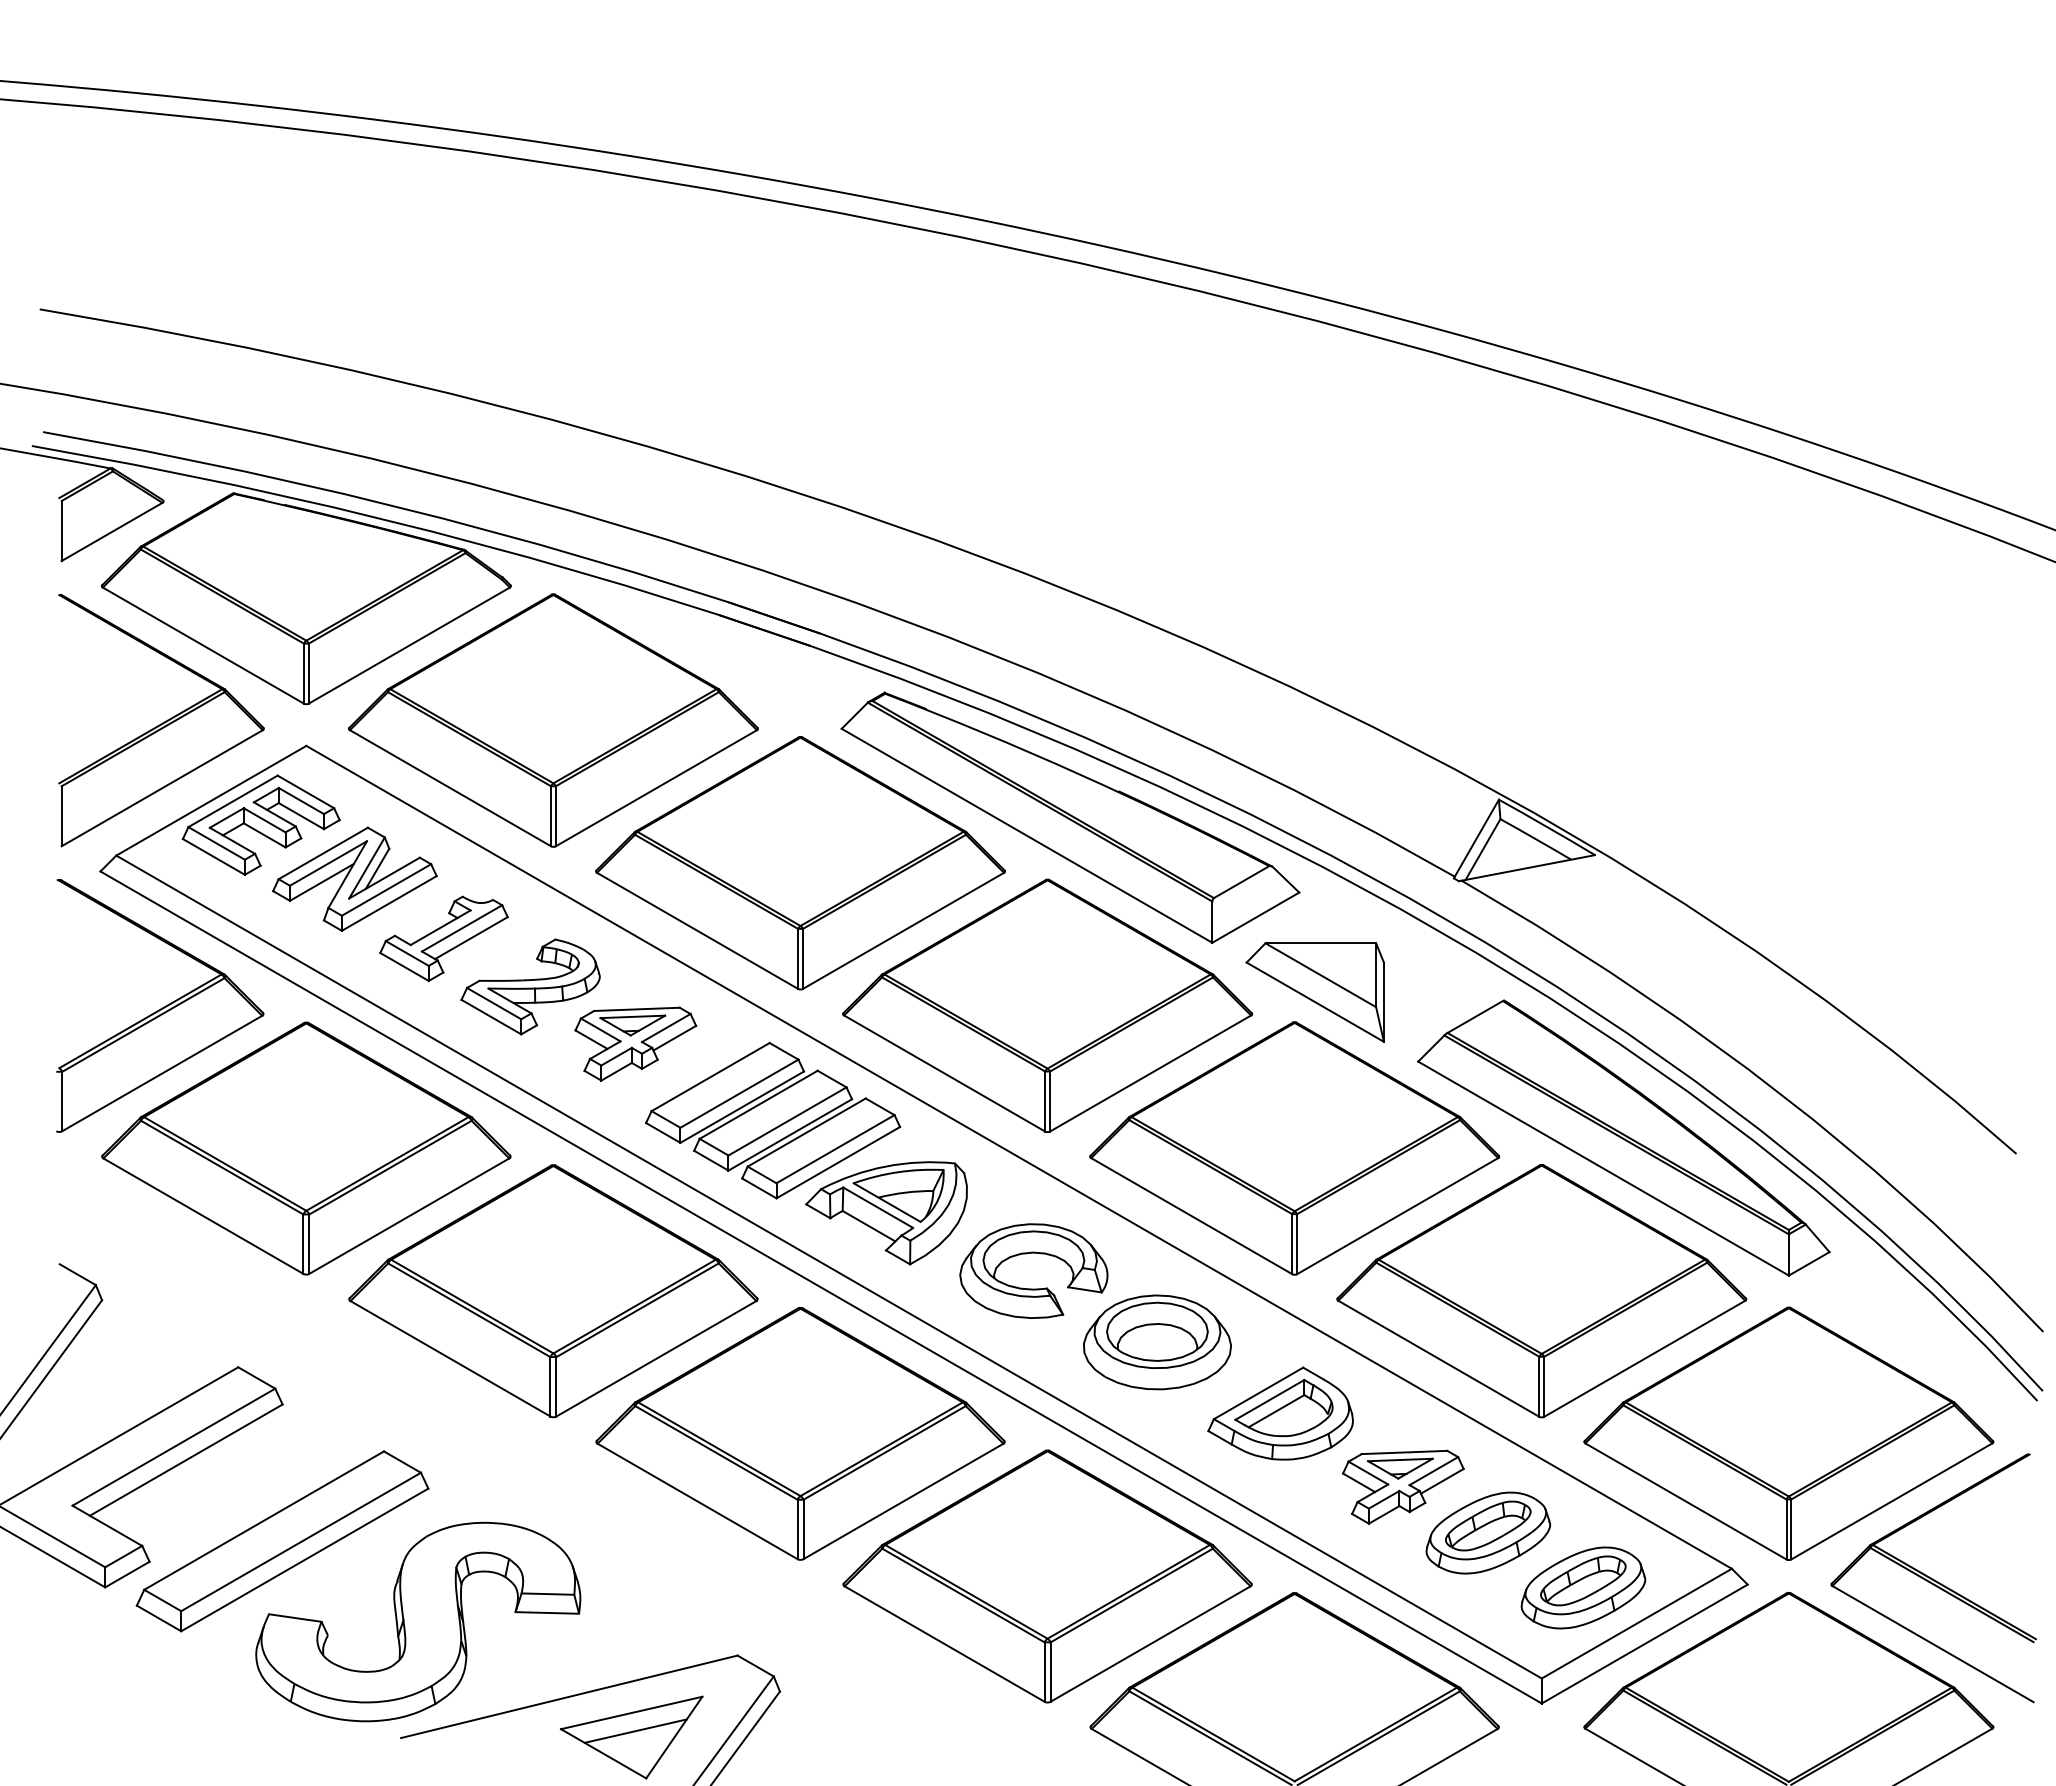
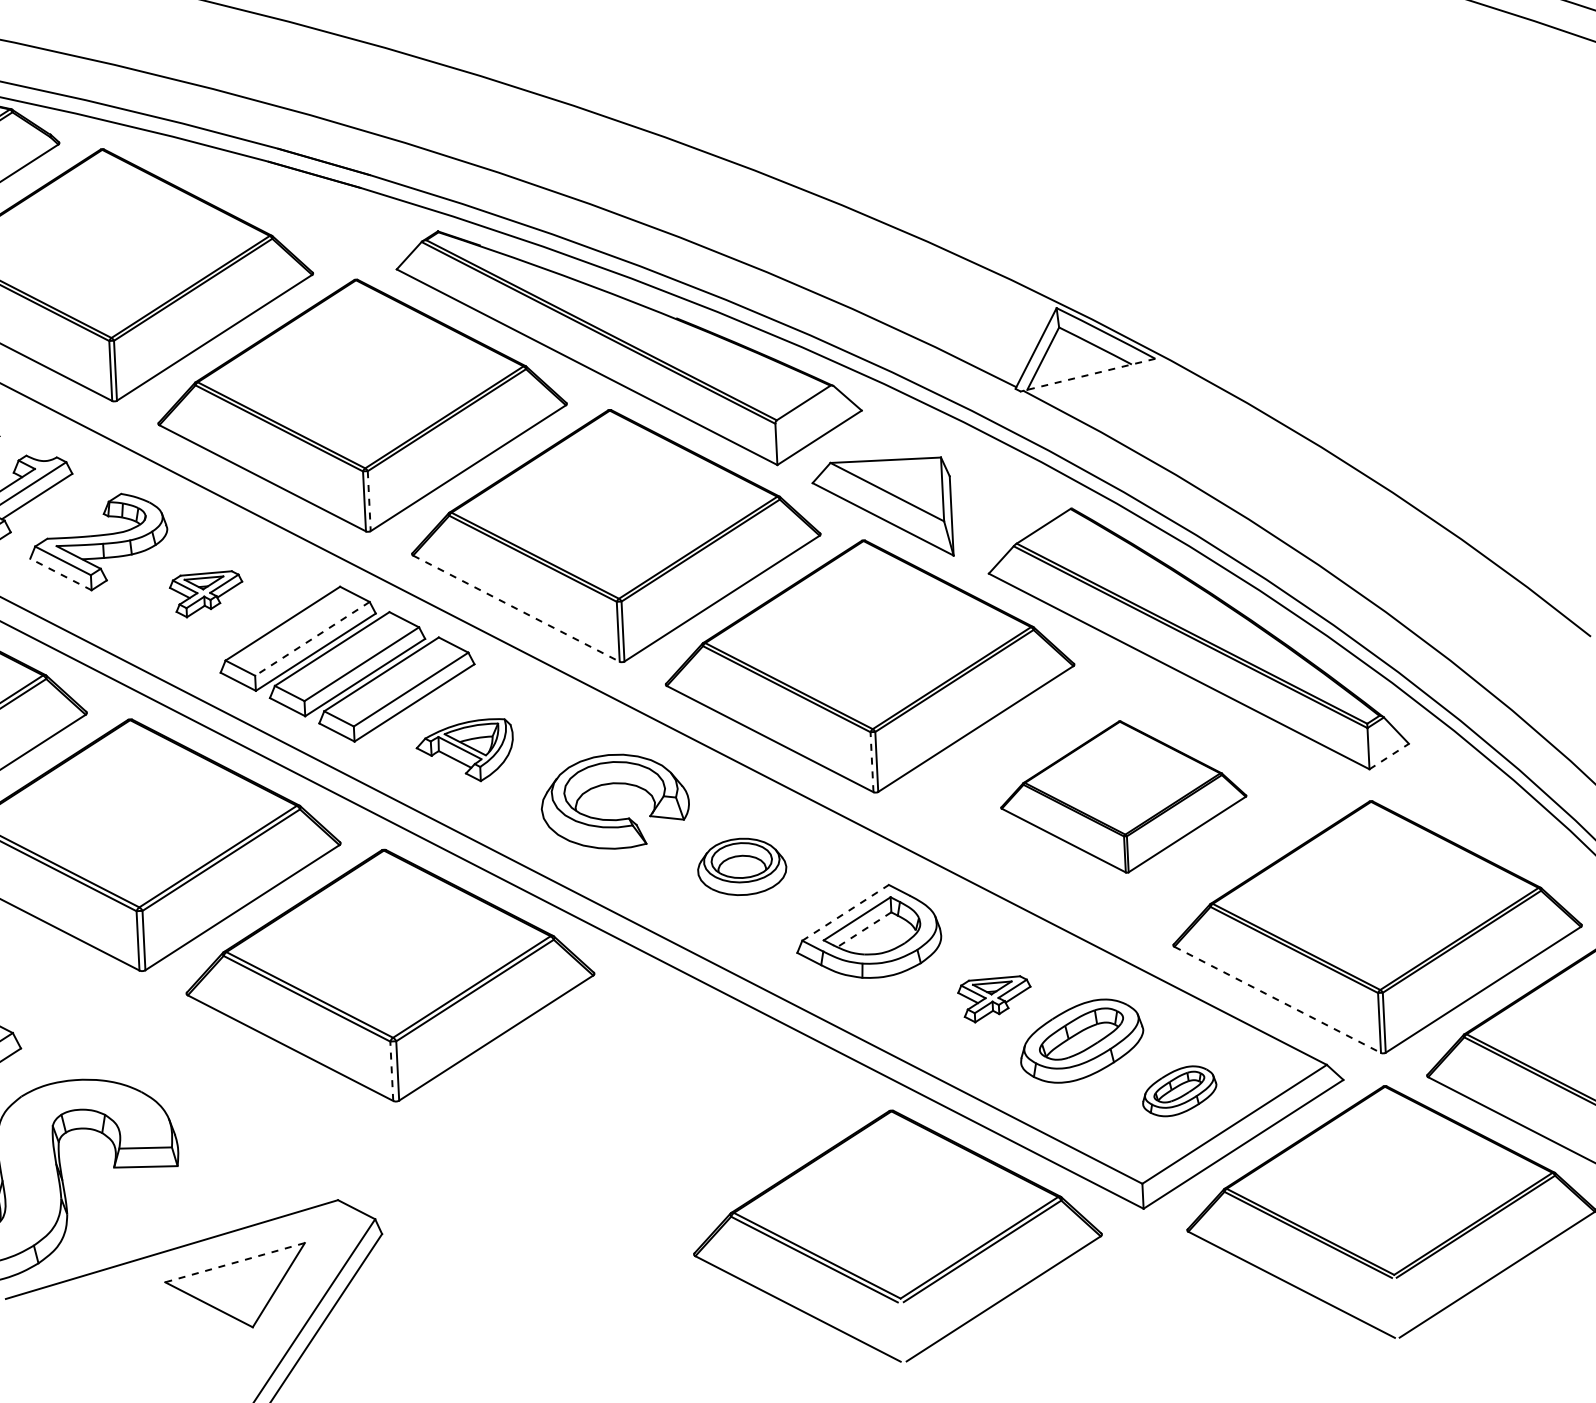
line: (1528, 867) -> (1089, 374), solid -> dashed
line: (802, 959) -> (368, 501), solid -> dashed
line: (490, 1016) -> (60, 573), solid -> dashed
part: (635, 1043) -> (206, 593), size x0.6
line: (945, 1073) -> (517, 608), solid -> dashed
line: (739, 1093) -> (312, 638), solid -> dashed
part: (886, 1213) -> (465, 751), size x0.6
line: (1292, 1243) -> (872, 761), solid -> dashed
line: (1809, 1263) -> (1389, 756), solid -> dashed
part: (1541, 1291) -> (1123, 797), size x0.6
part: (1157, 1342) -> (742, 866), size x0.6
line: (1258, 1393) -> (845, 912), solid -> dashed
line: (1276, 1411) -> (864, 930), solid -> dashed
part: (1403, 1486) -> (994, 998), size x0.6
line: (1686, 1501) -> (1278, 999), solid -> dashed
line: (797, 1529) -> (391, 1071), solid -> dashed
part: (1047, 1576) -> (643, 1106), removed
part: (1583, 1587) -> (1179, 1090), size x0.6
line: (631, 1712) -> (234, 1262), solid -> dashed
line: (635, 1730) -> (239, 1279), removed

